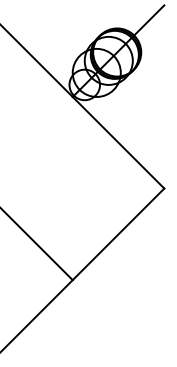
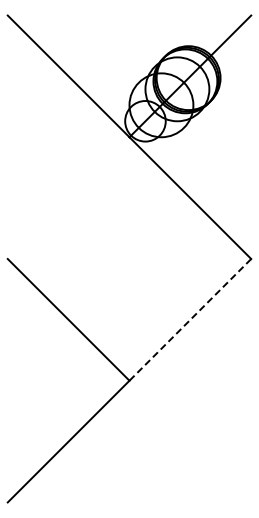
line: (118, 234) -> (190, 320), solid -> dashed

